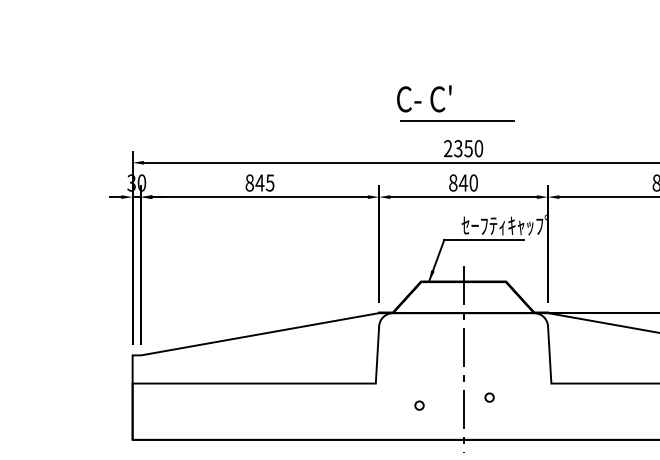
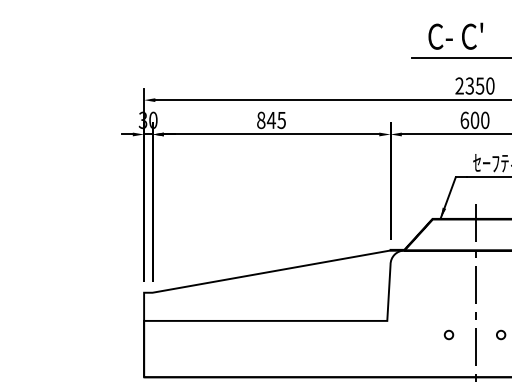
text: (424, 98) -> (455, 35), moved
text: (458, 182) -> (469, 119), 840 -> 600
circle: (419, 405) -> (448, 334), moved

